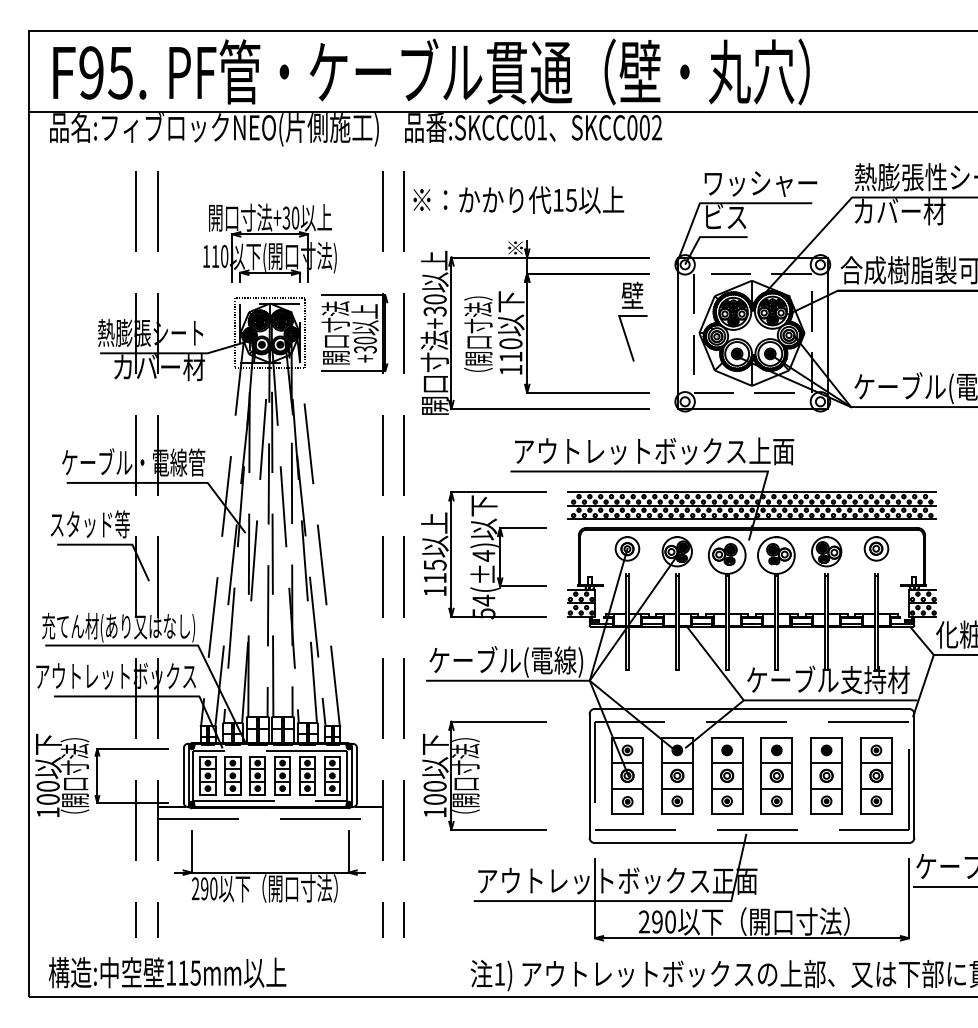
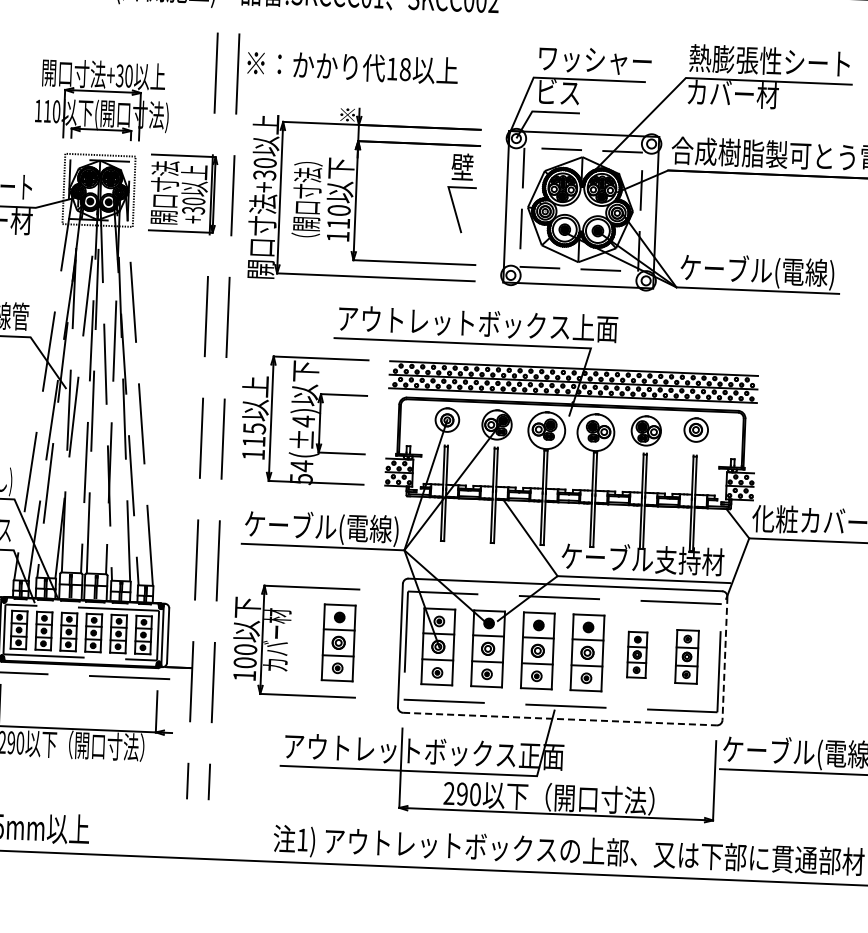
text: (571, 199) -> (405, 68), 15 -> 18
text: (465, 775) -> (276, 640), （開口寸法） -> カバー材
part: (527, 775) -> (338, 642), added
part: (826, 775) -> (637, 654), size x0.6
part: (876, 775) -> (687, 656), size x0.7
line: (914, 776) -> (725, 659), solid -> dashed
line: (751, 843) -> (559, 719), solid -> dashed

